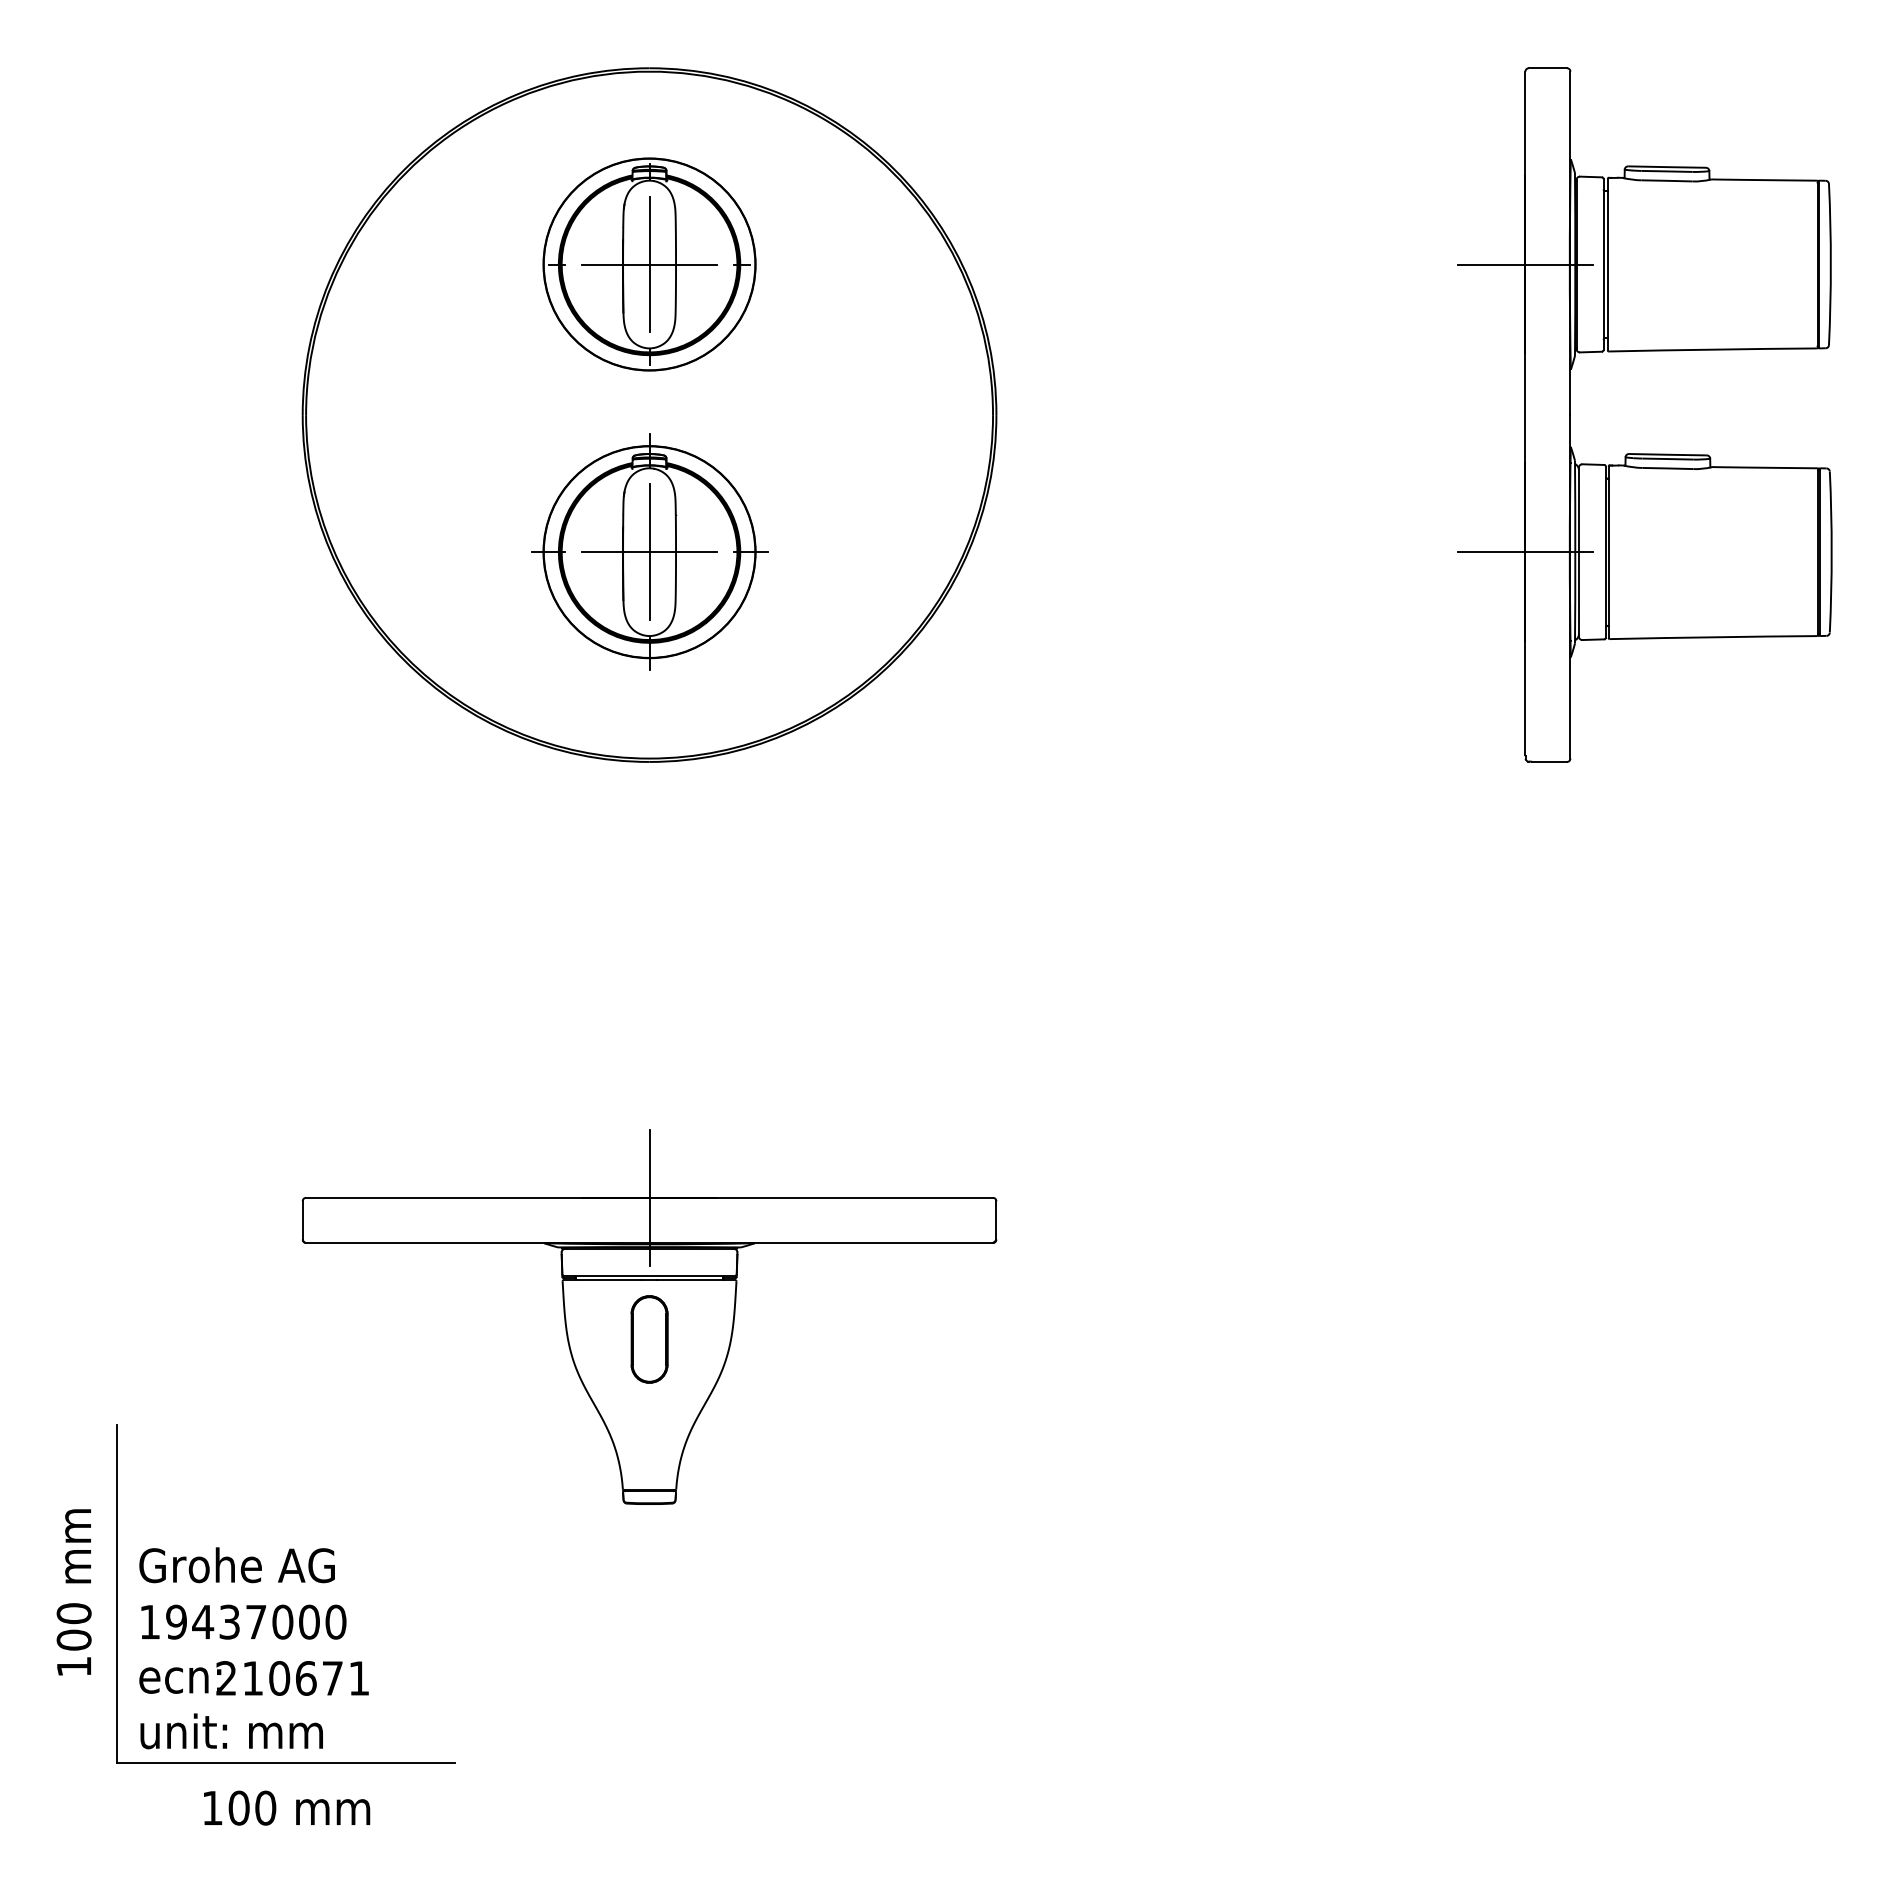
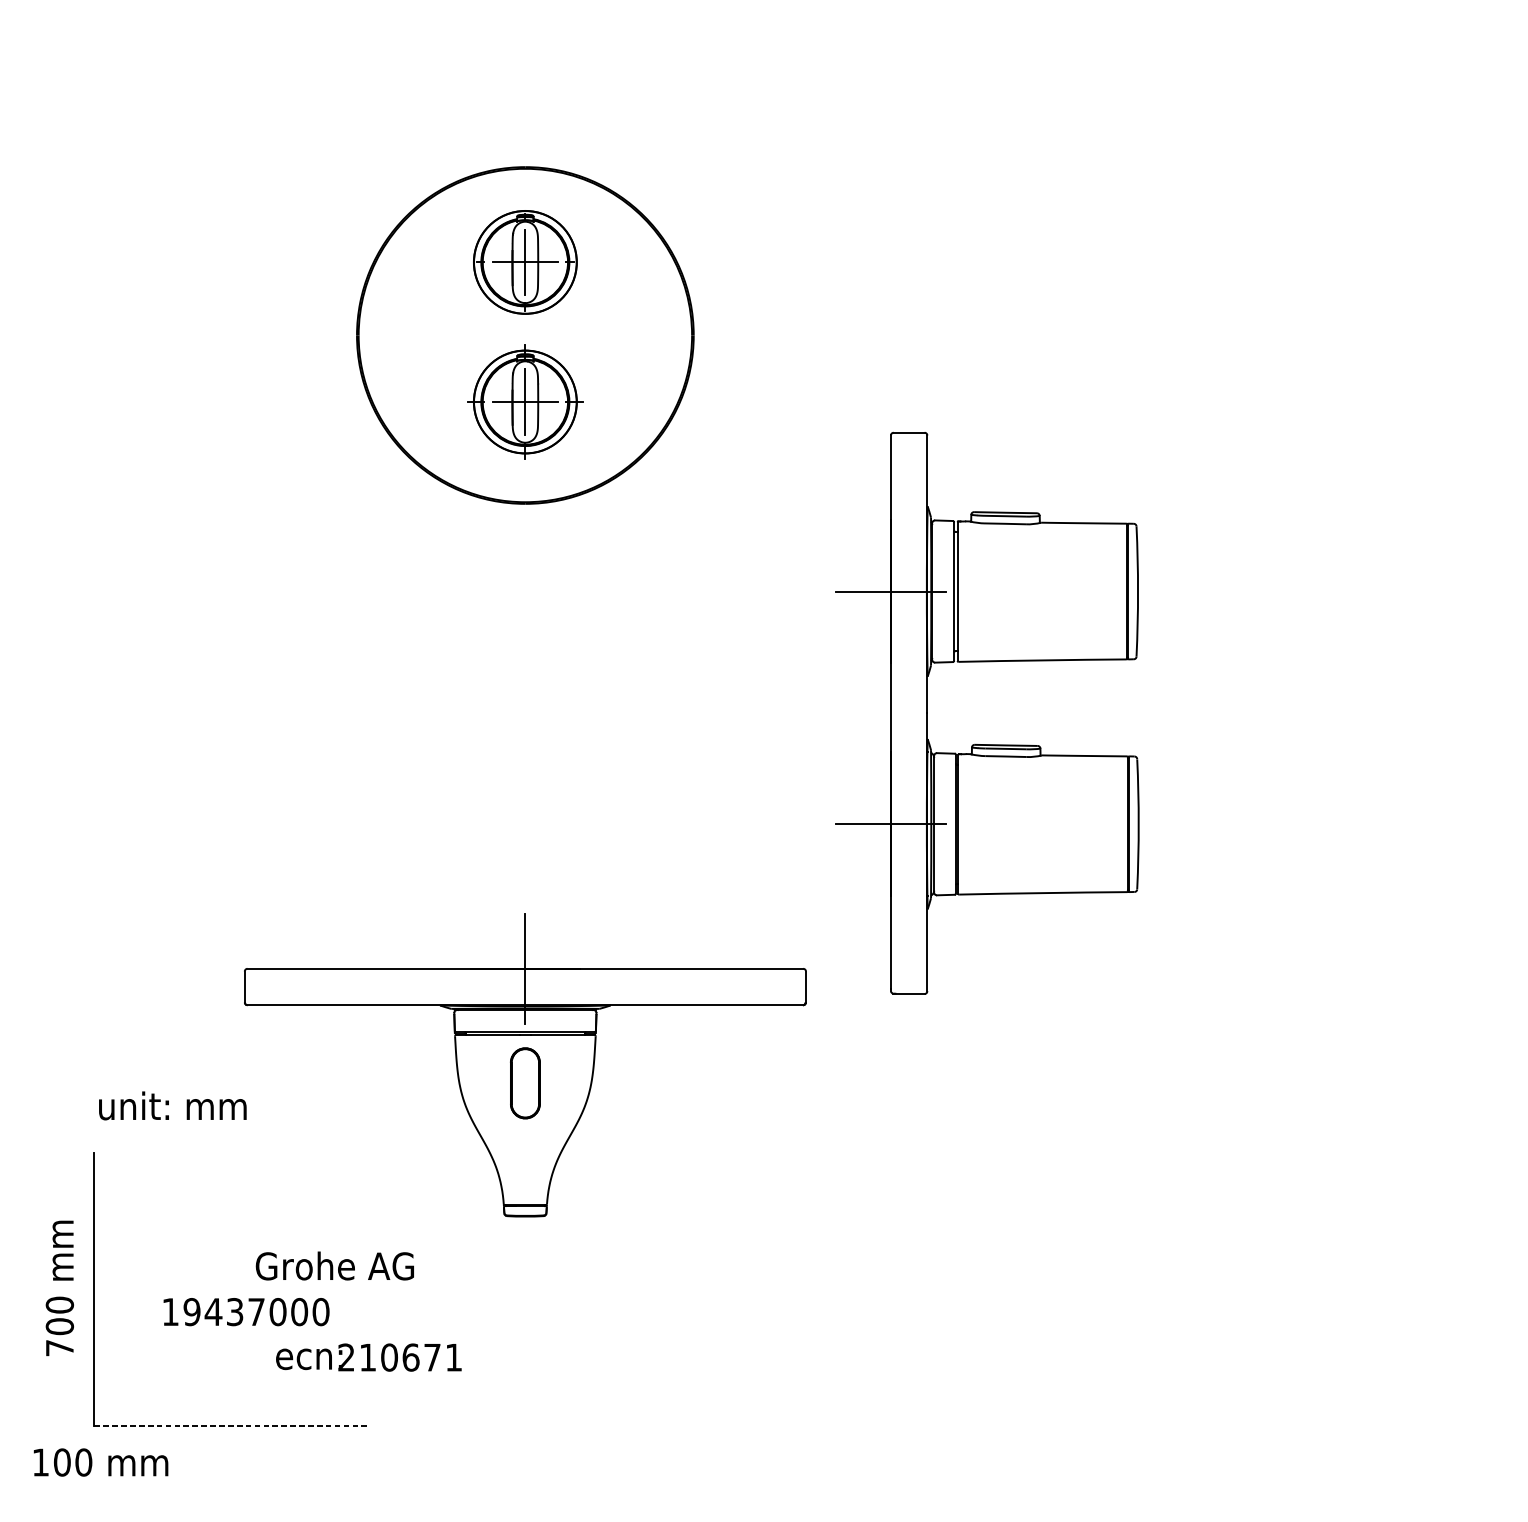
part: (649, 414) -> (525, 335), size x0.6
part: (1644, 453) -> (987, 744), moved
text: (236, 1565) -> (334, 1266), moved
text: (243, 1621) -> (246, 1311), moved
text: (73, 1666) -> (59, 1347), 100 -> 700
text: (253, 1678) -> (368, 1357), moved
text: (231, 1731) -> (172, 1106), moved
line: (286, 1763) -> (231, 1426), solid -> dashed
text: (287, 1807) -> (101, 1461), moved

